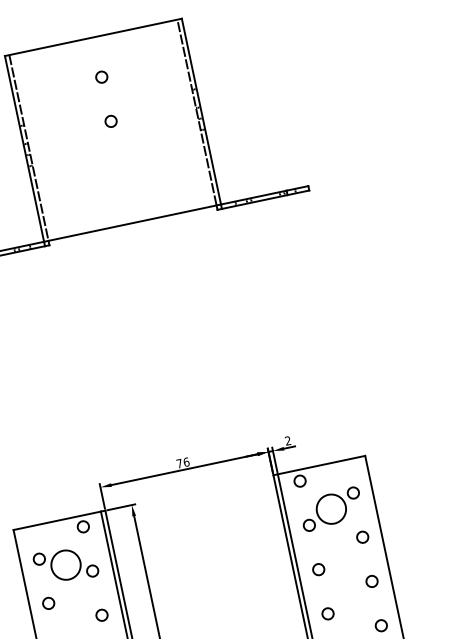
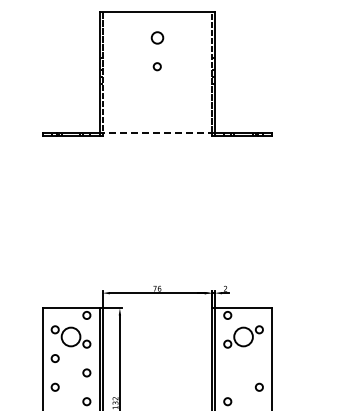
circle: (100, 76) -> (156, 37), size x1.6
line: (132, 222) -> (157, 132), solid -> dashed
circle: (361, 537) -> (258, 358), removed
circle: (318, 569) -> (227, 372), removed

